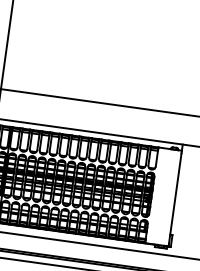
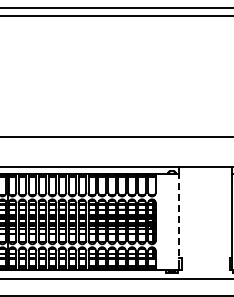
line: (175, 198) -> (179, 221), solid -> dashed

